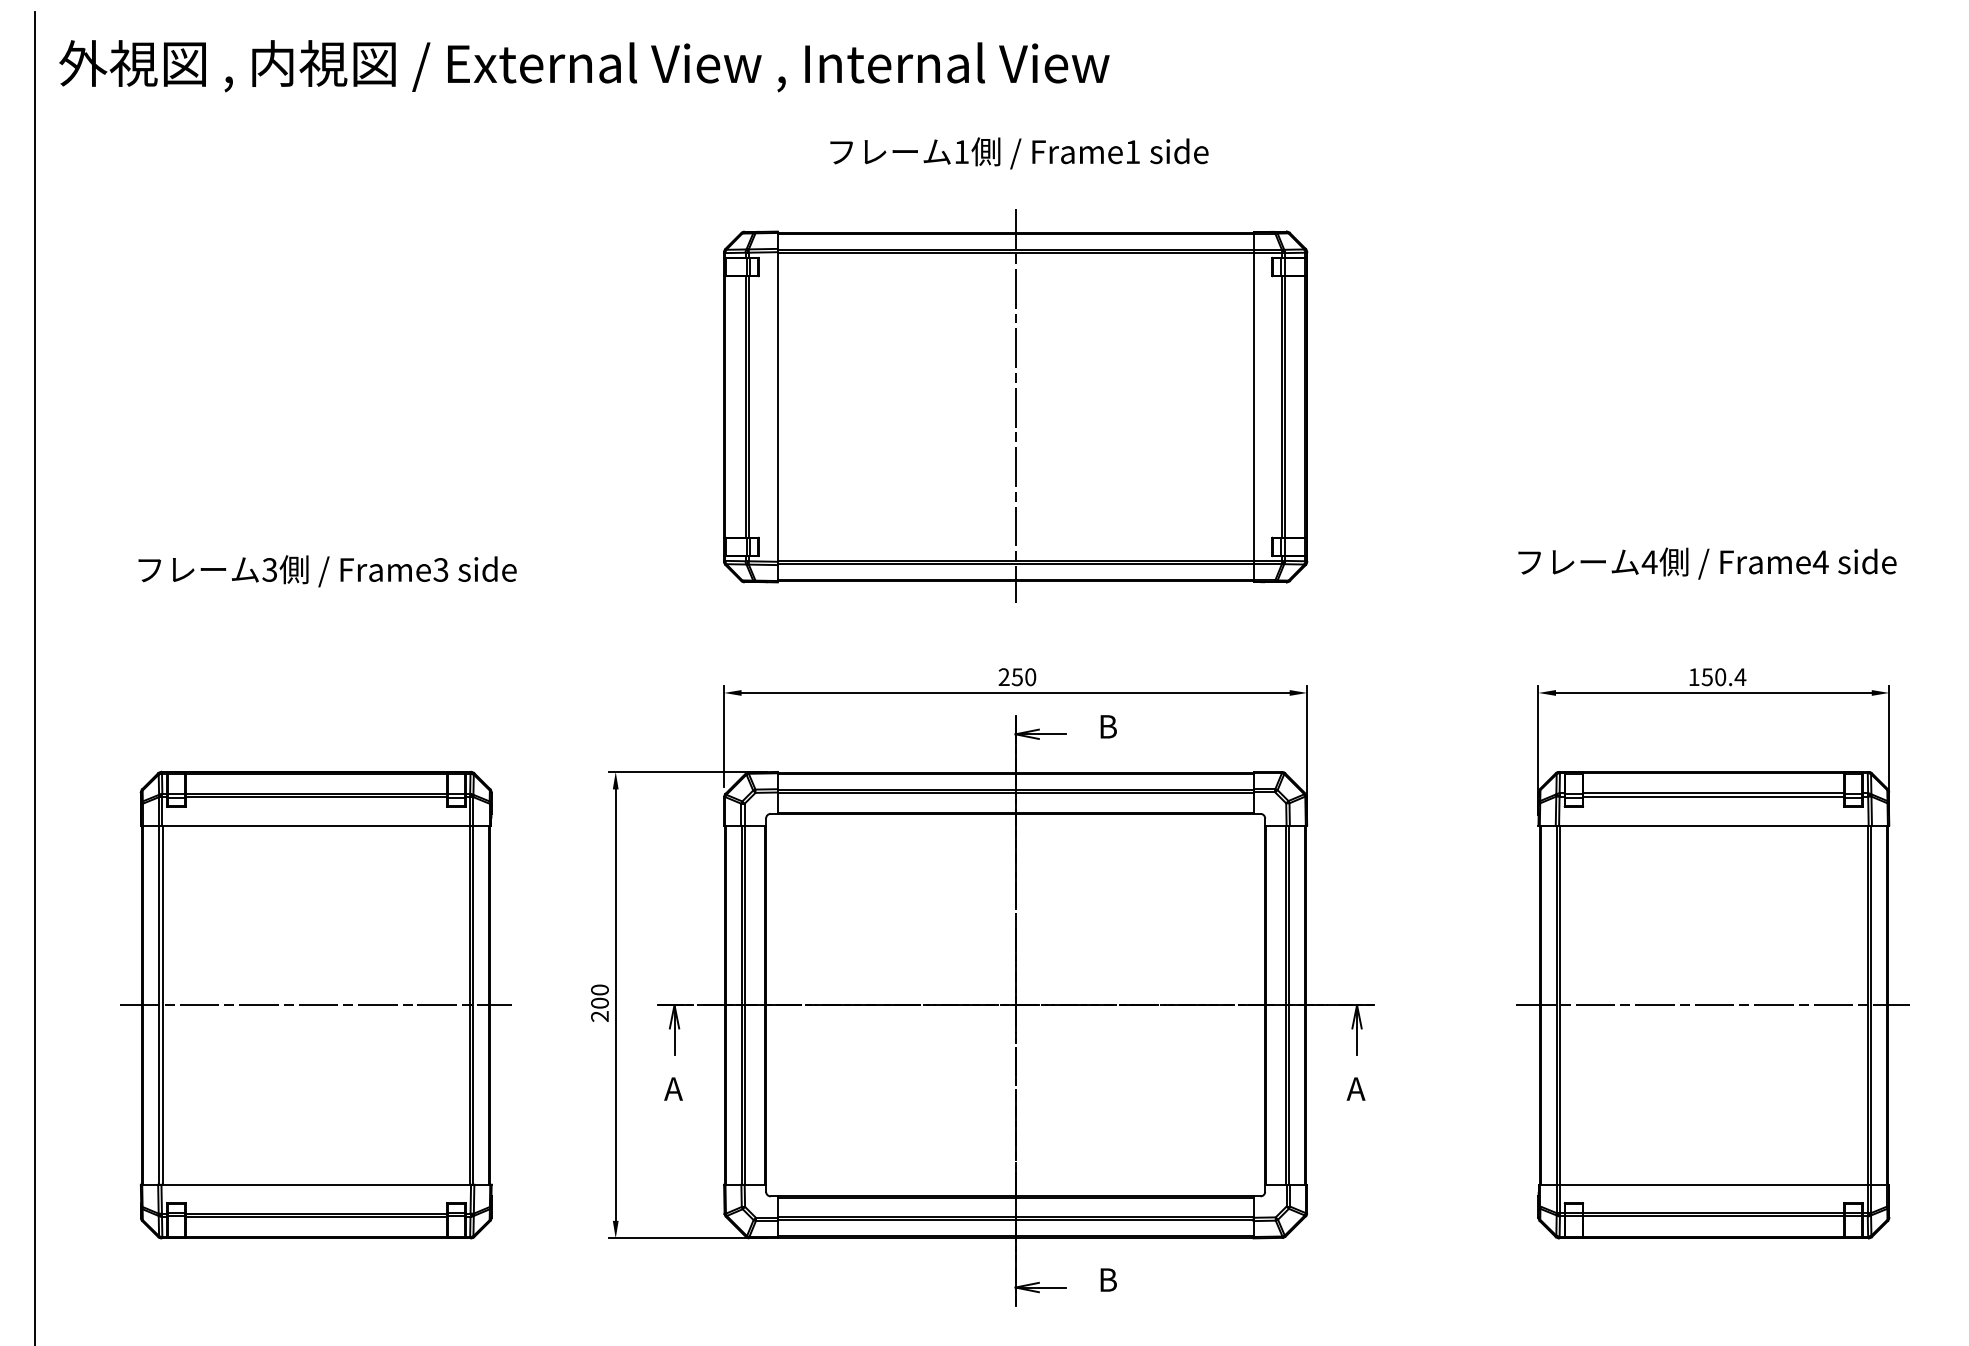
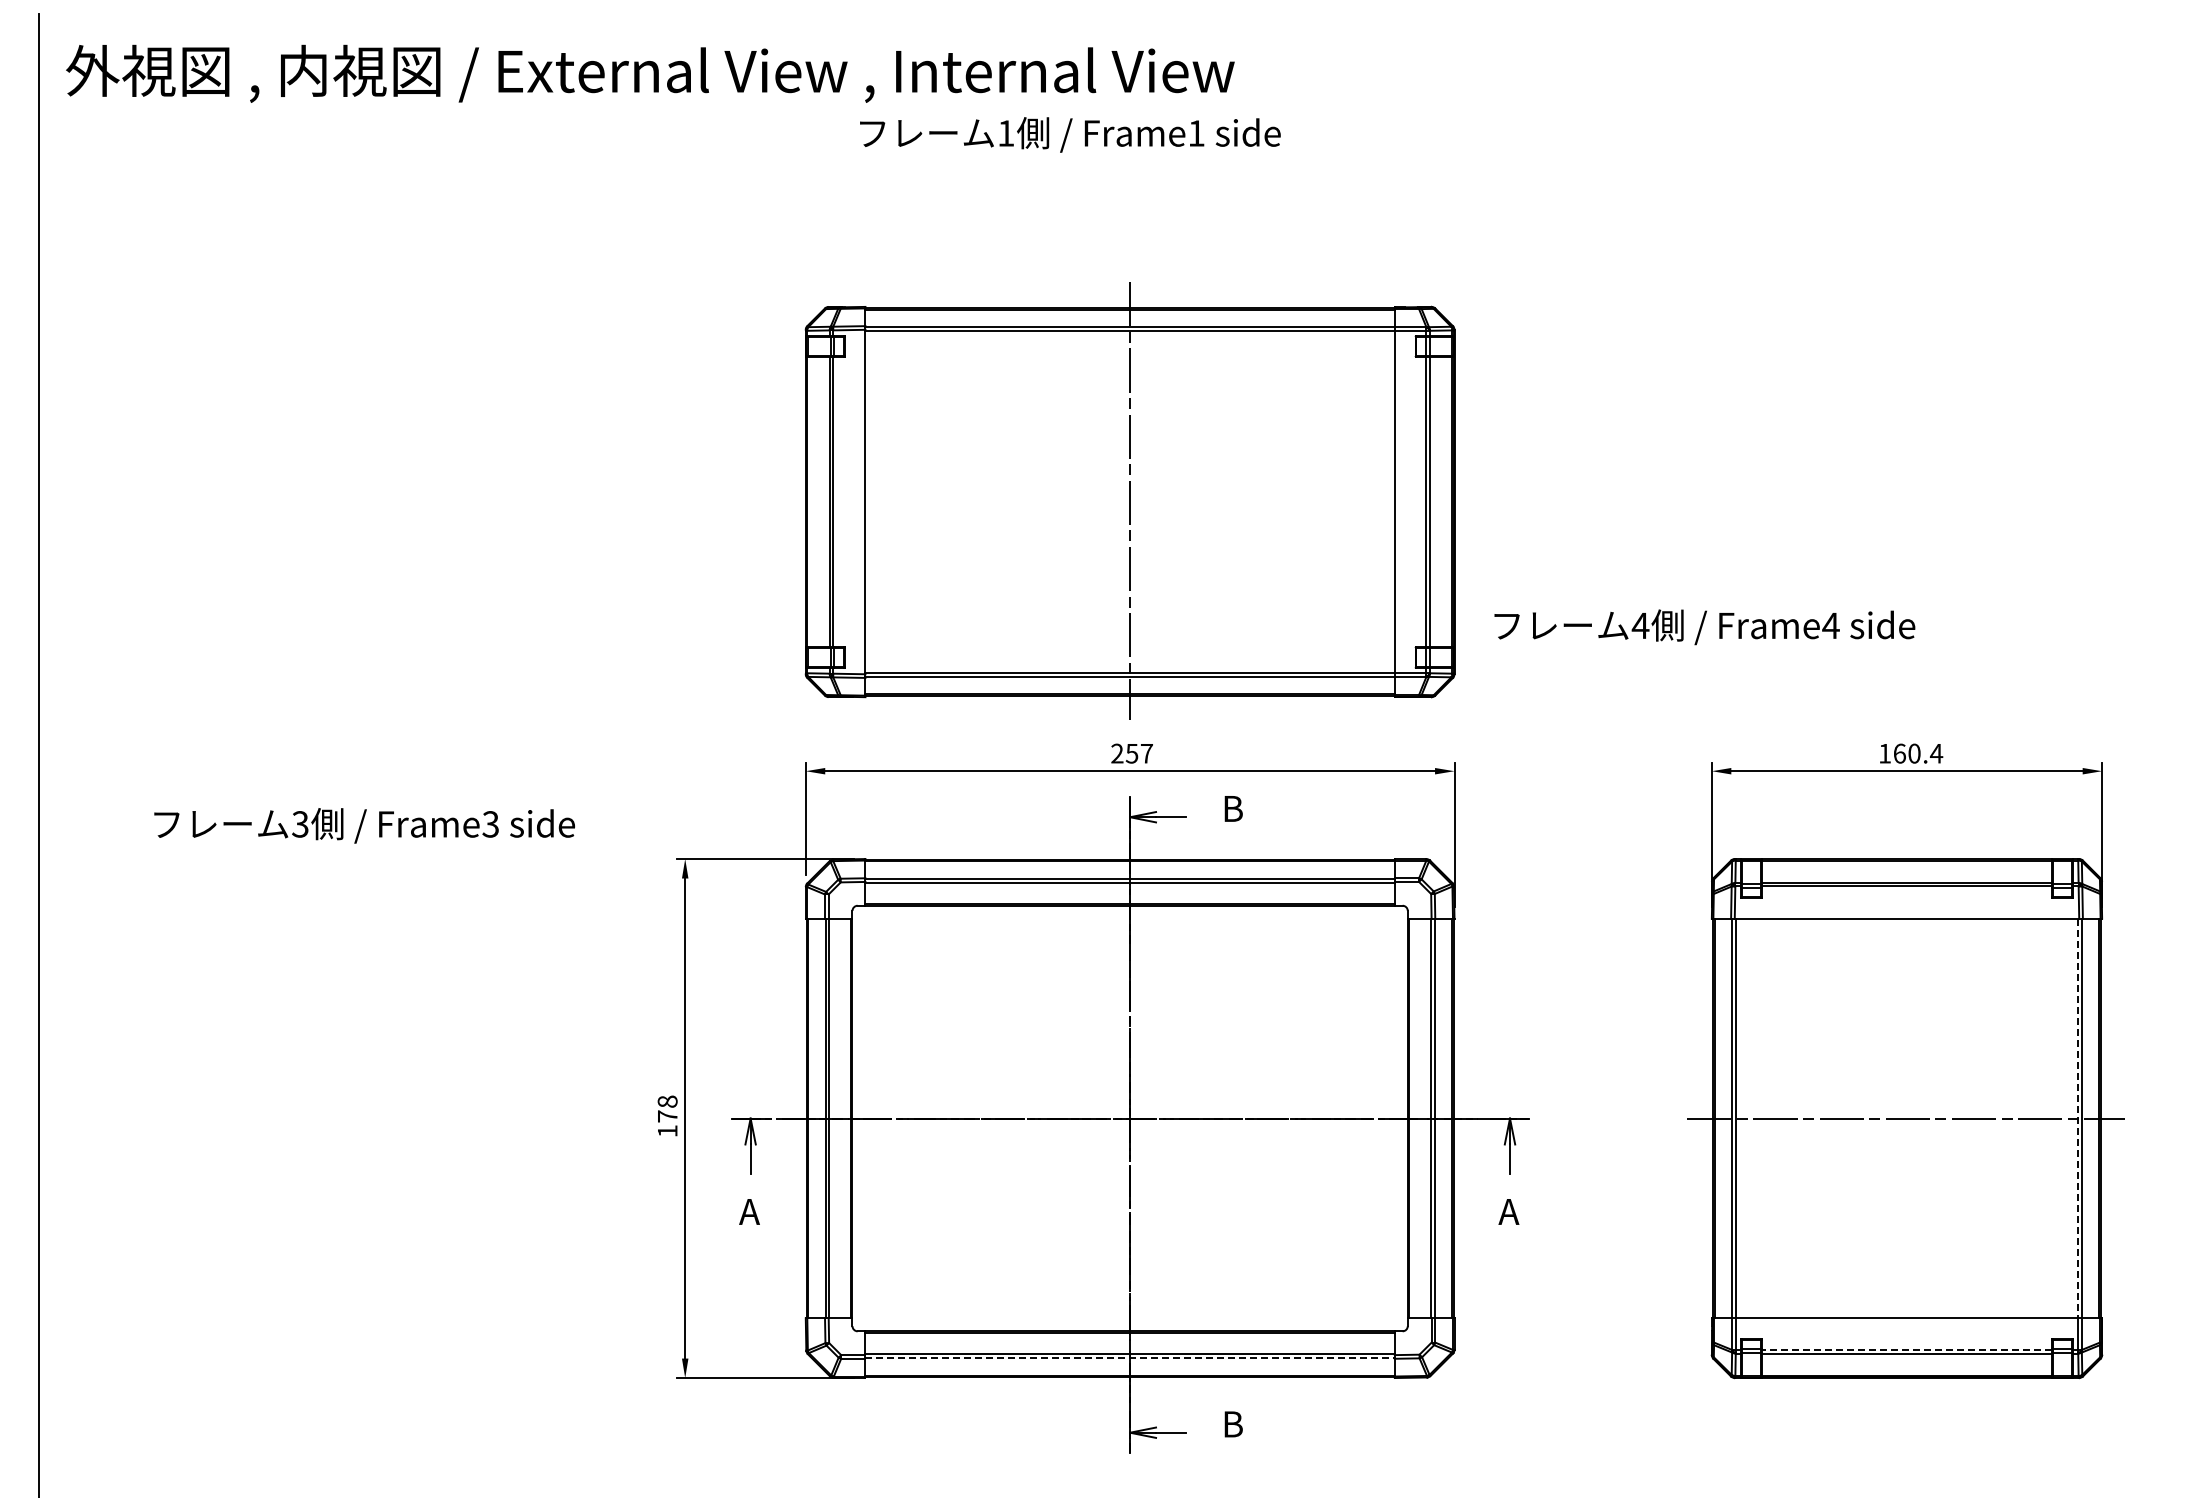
text: (1019, 153) -> (1070, 134), moved
part: (1015, 405) -> (1129, 500), moved
text: (1707, 563) -> (1704, 627), moved
text: (327, 570) -> (364, 825), moved
text: (1031, 677) -> (1147, 753), 250 -> 257
text: (1707, 677) -> (1899, 753), 150.4 -> 160.4
text: (599, 1003) -> (667, 1116), 200 -> 178
part: (315, 1005) -> (351, 1118), removed
line: (1867, 1005) -> (2077, 1118), solid -> dashed
line: (1713, 1212) -> (1906, 1349), solid -> dashed
line: (1015, 1220) -> (1130, 1358), solid -> dashed

